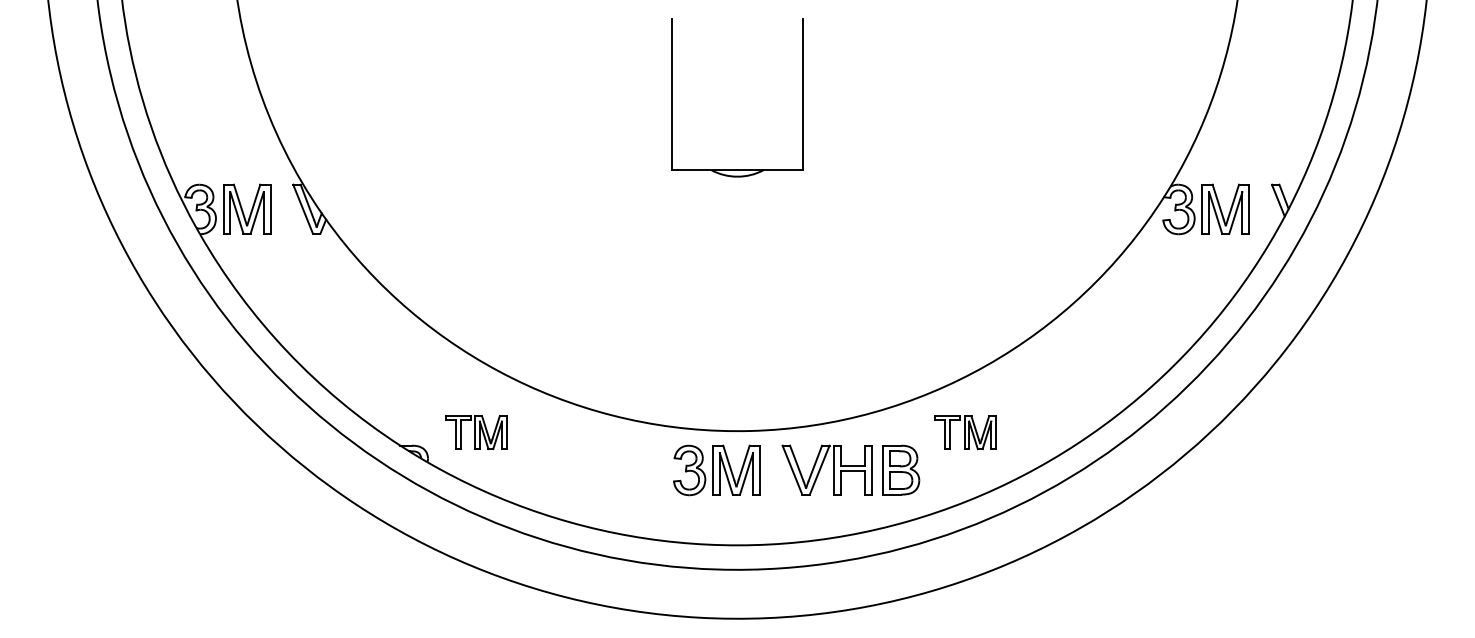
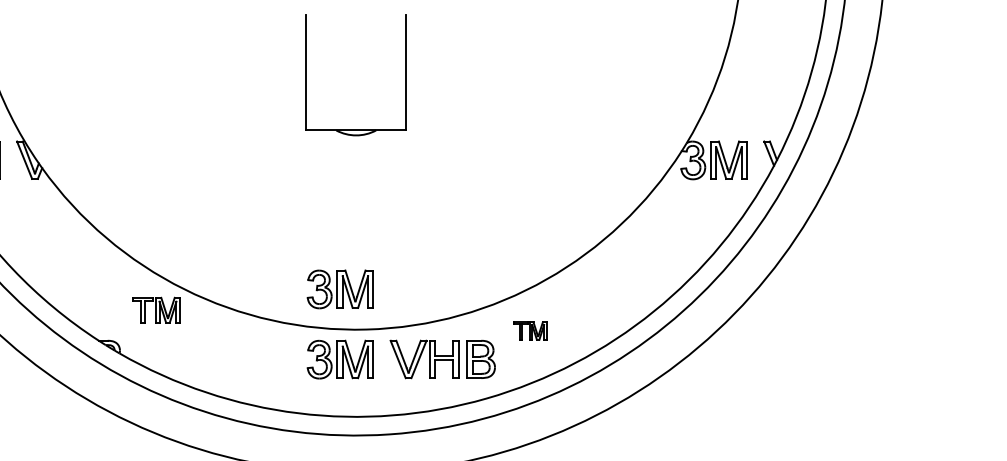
part: (716, 378) -> (340, 289), added
part: (476, 432) -> (156, 310), moved
part: (965, 432) -> (530, 330), size x0.7

